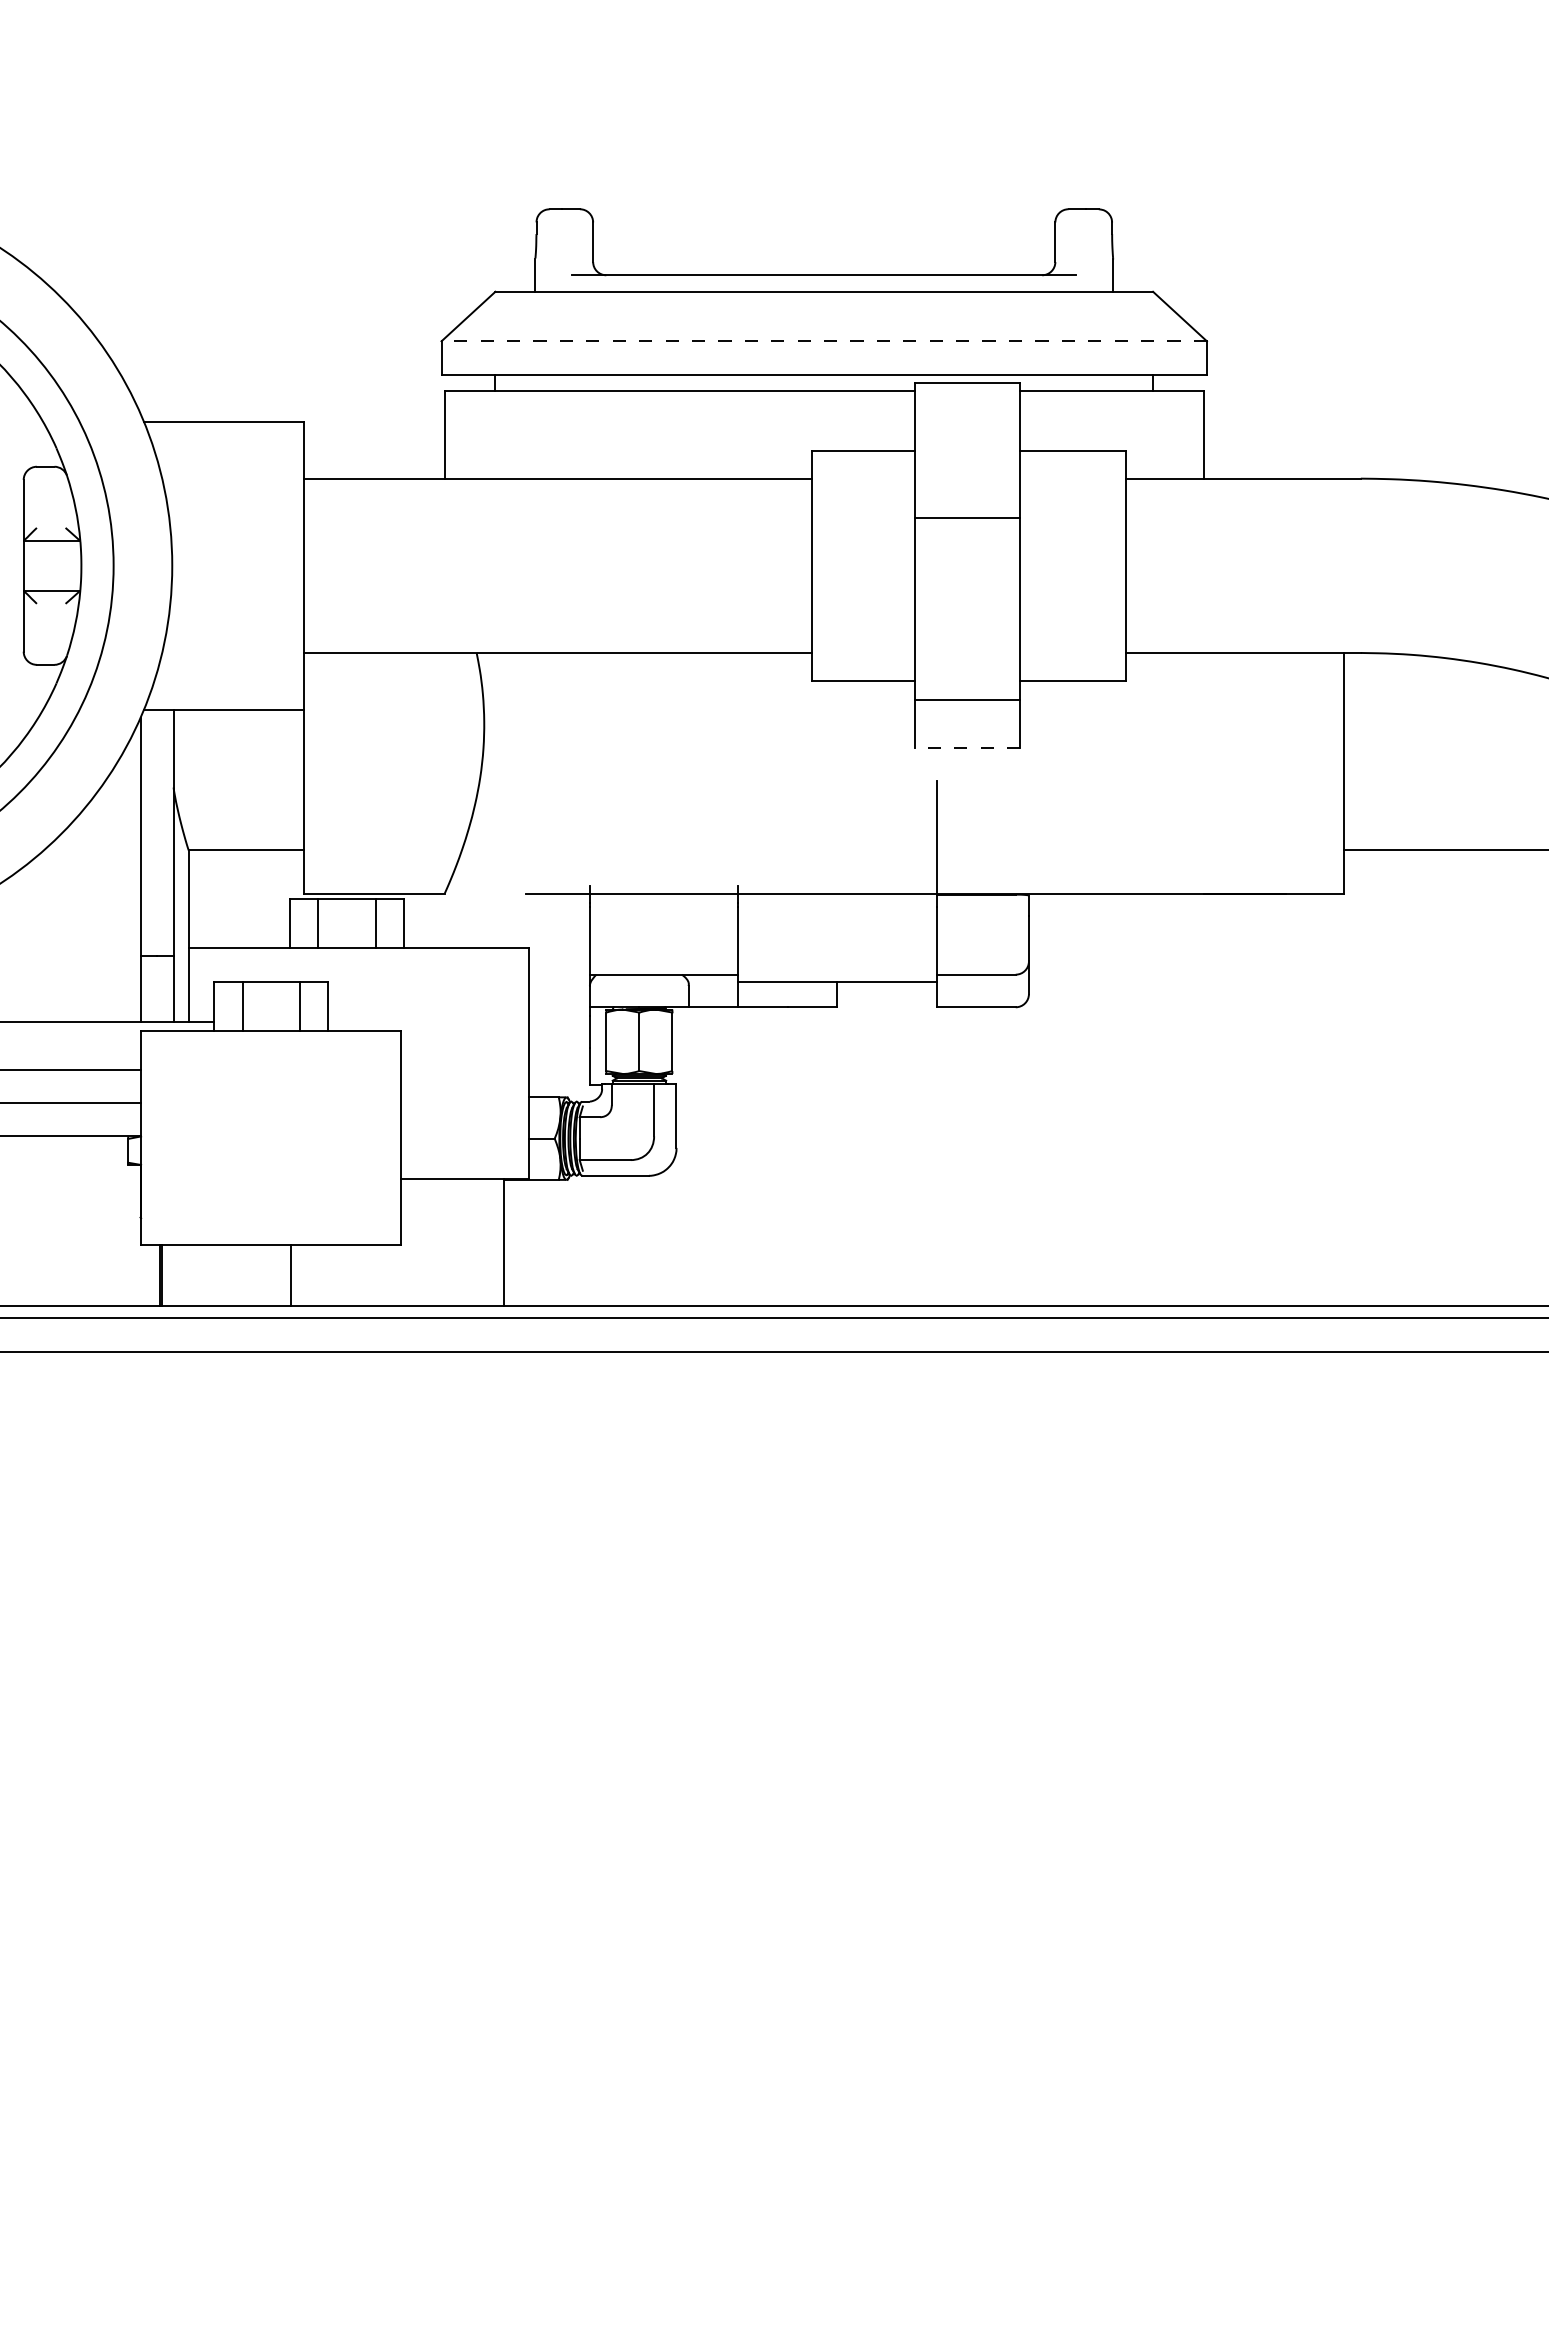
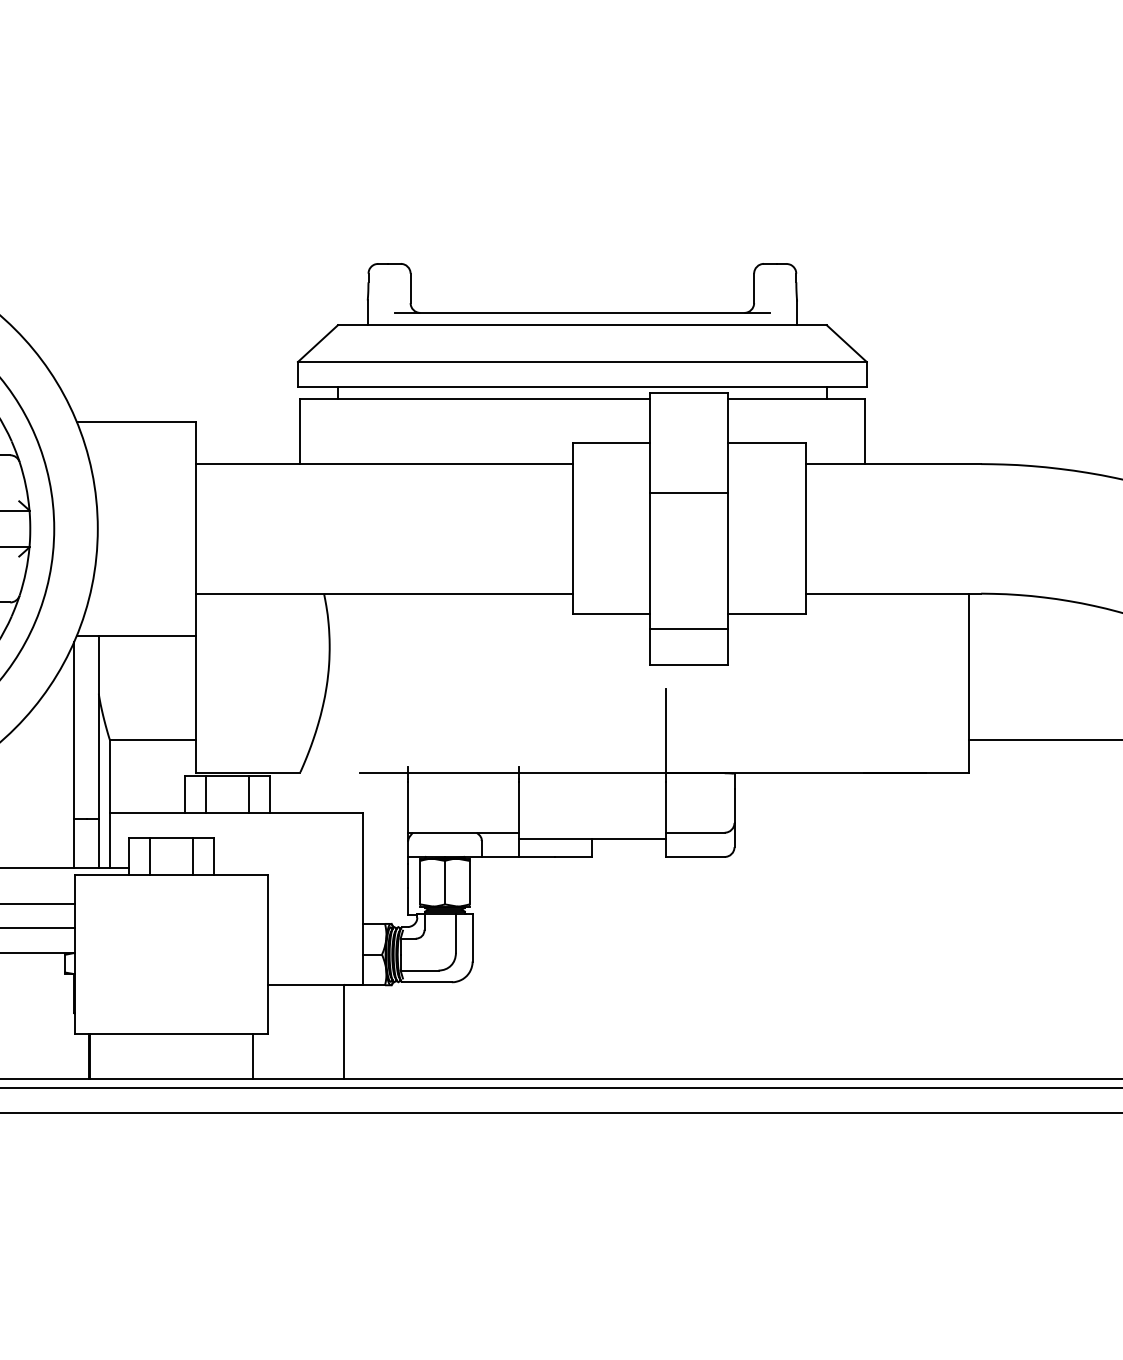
line: (824, 341) -> (582, 362), dashed -> solid
line: (967, 748) -> (688, 664), dashed -> solid
line: (290, 1275) -> (252, 1056), moved

